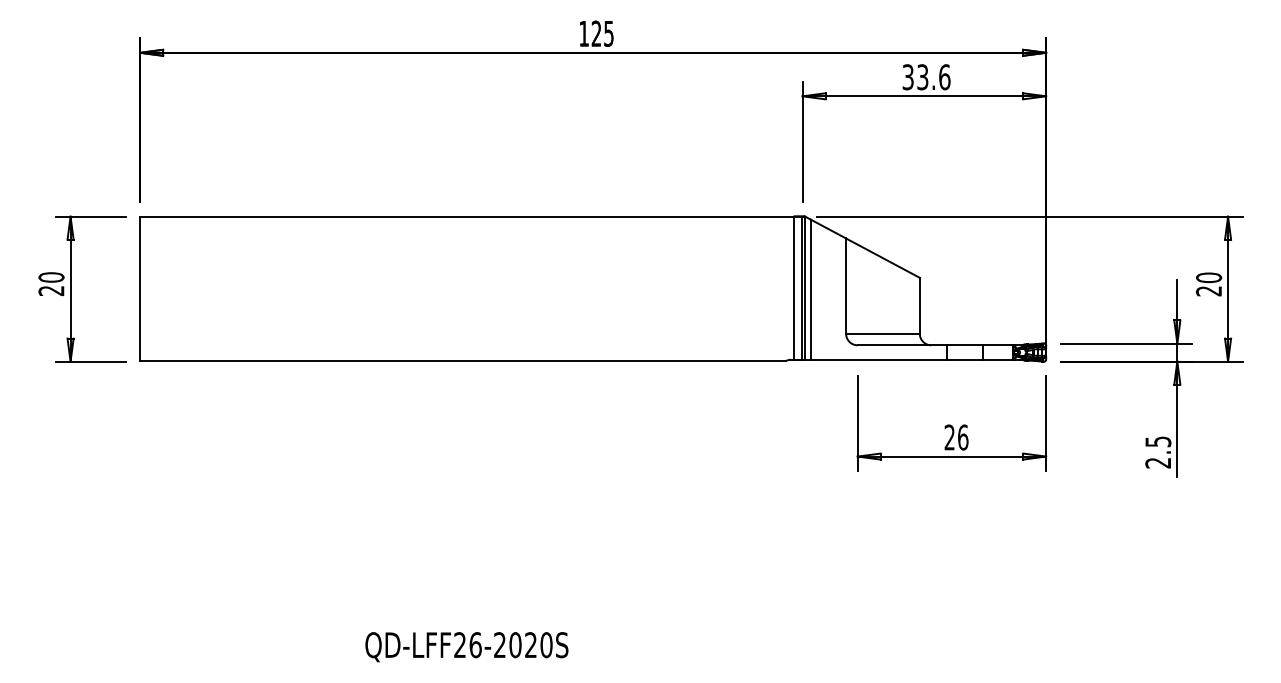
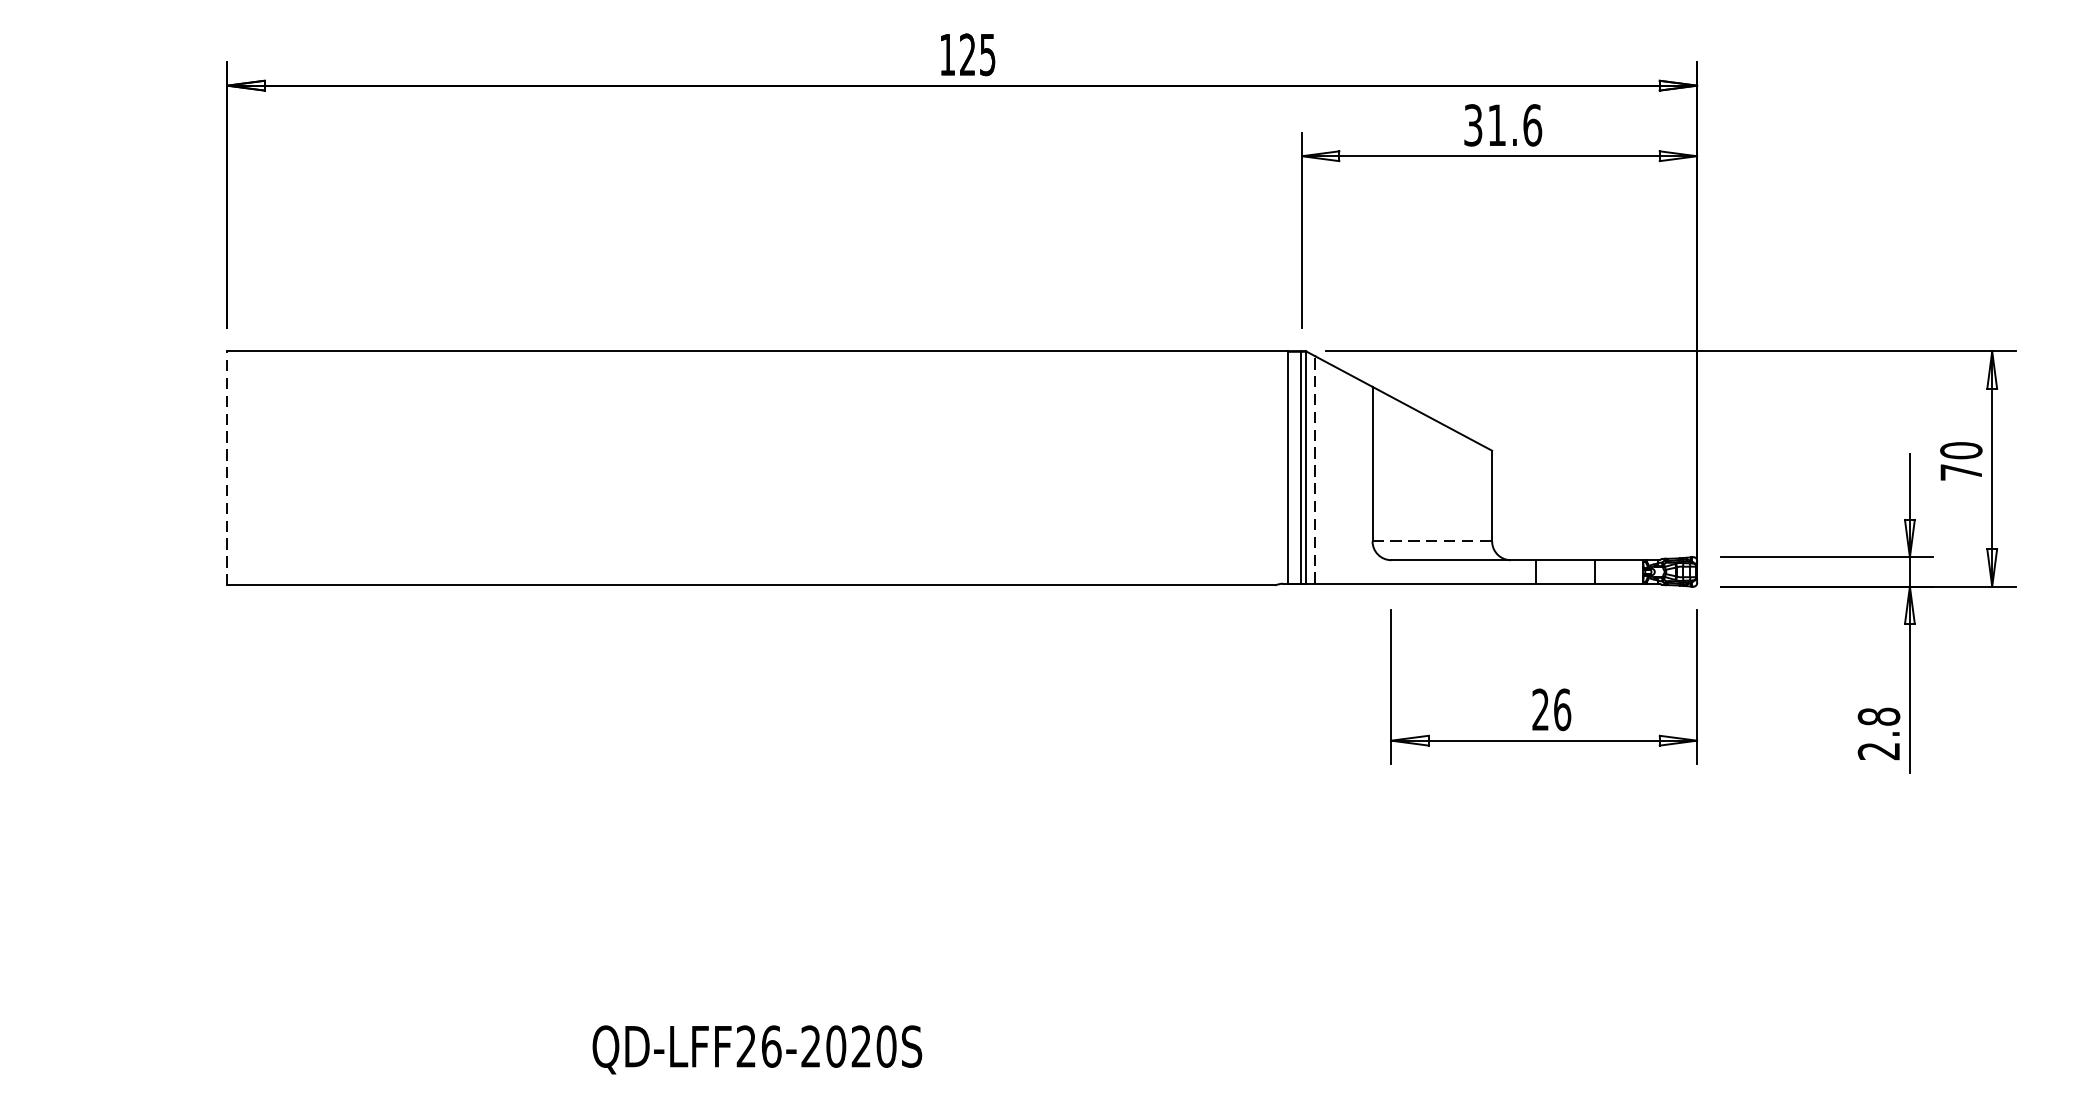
text: (922, 77) -> (1496, 125), 33.6 -> 31.6
part: (71, 288) -> (115, 468), removed
line: (140, 288) -> (227, 468), solid -> dashed
line: (810, 289) -> (1314, 469), solid -> dashed
text: (1208, 291) -> (1960, 472), 20 -> 70
line: (882, 333) -> (1431, 541), solid -> dashed
text: (1158, 441) -> (1879, 716), 2.5 -> 2.8

